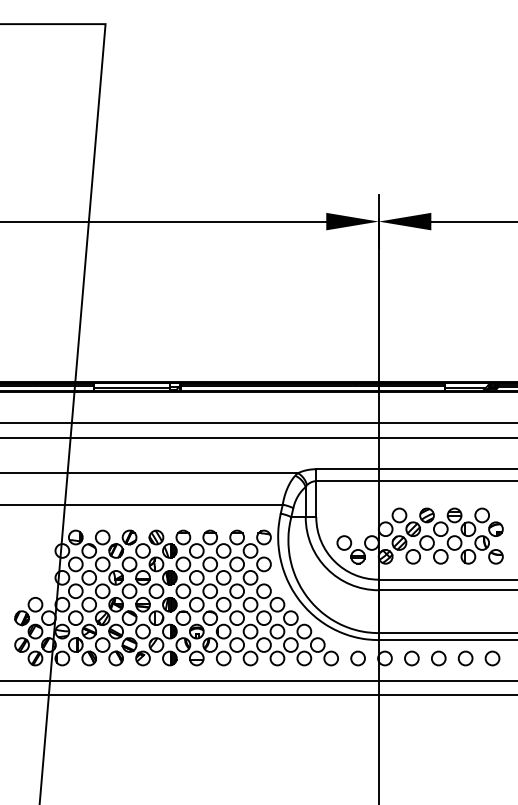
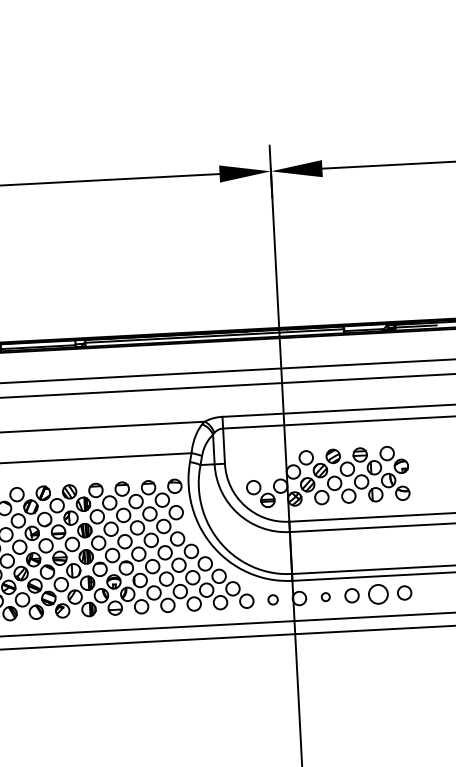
circle: (357, 658) -> (272, 599), size x0.7
circle: (411, 658) -> (325, 597), size x0.6
circle: (465, 658) -> (378, 594), size x1.4

